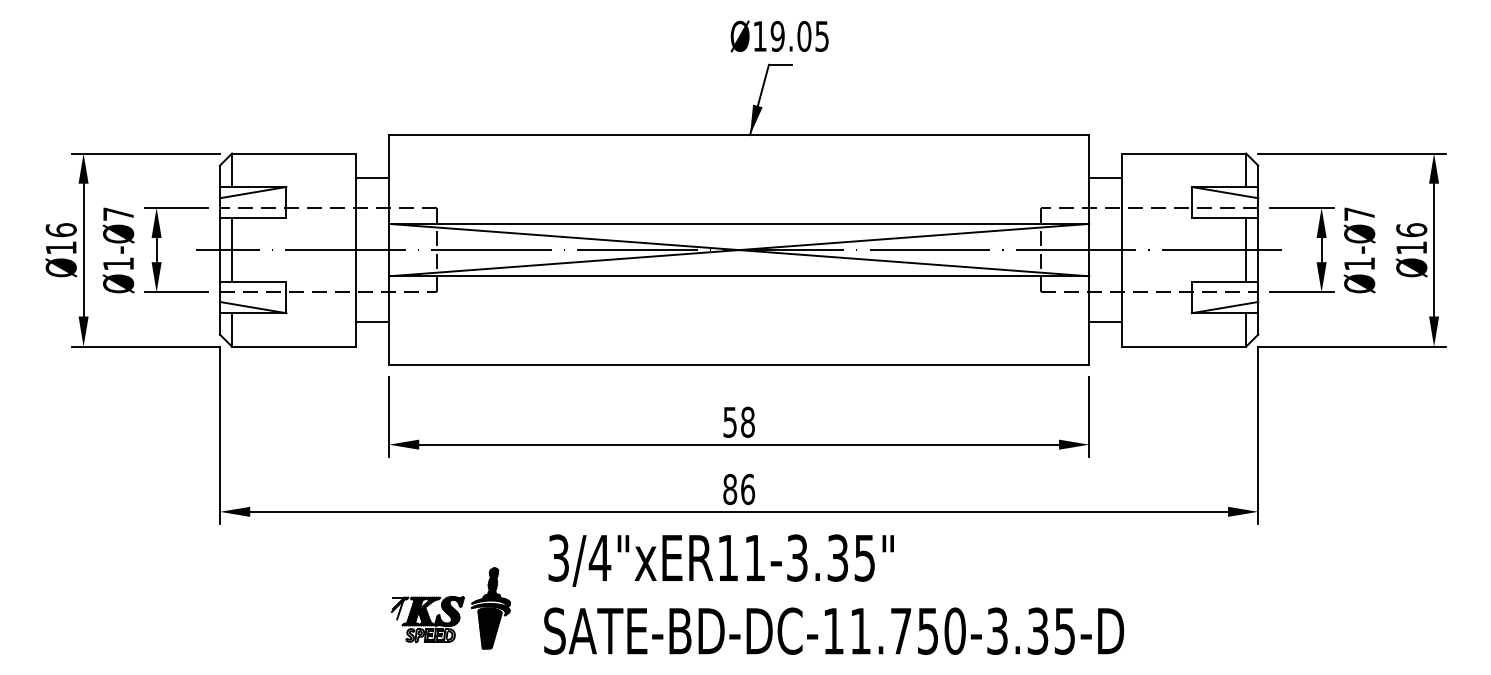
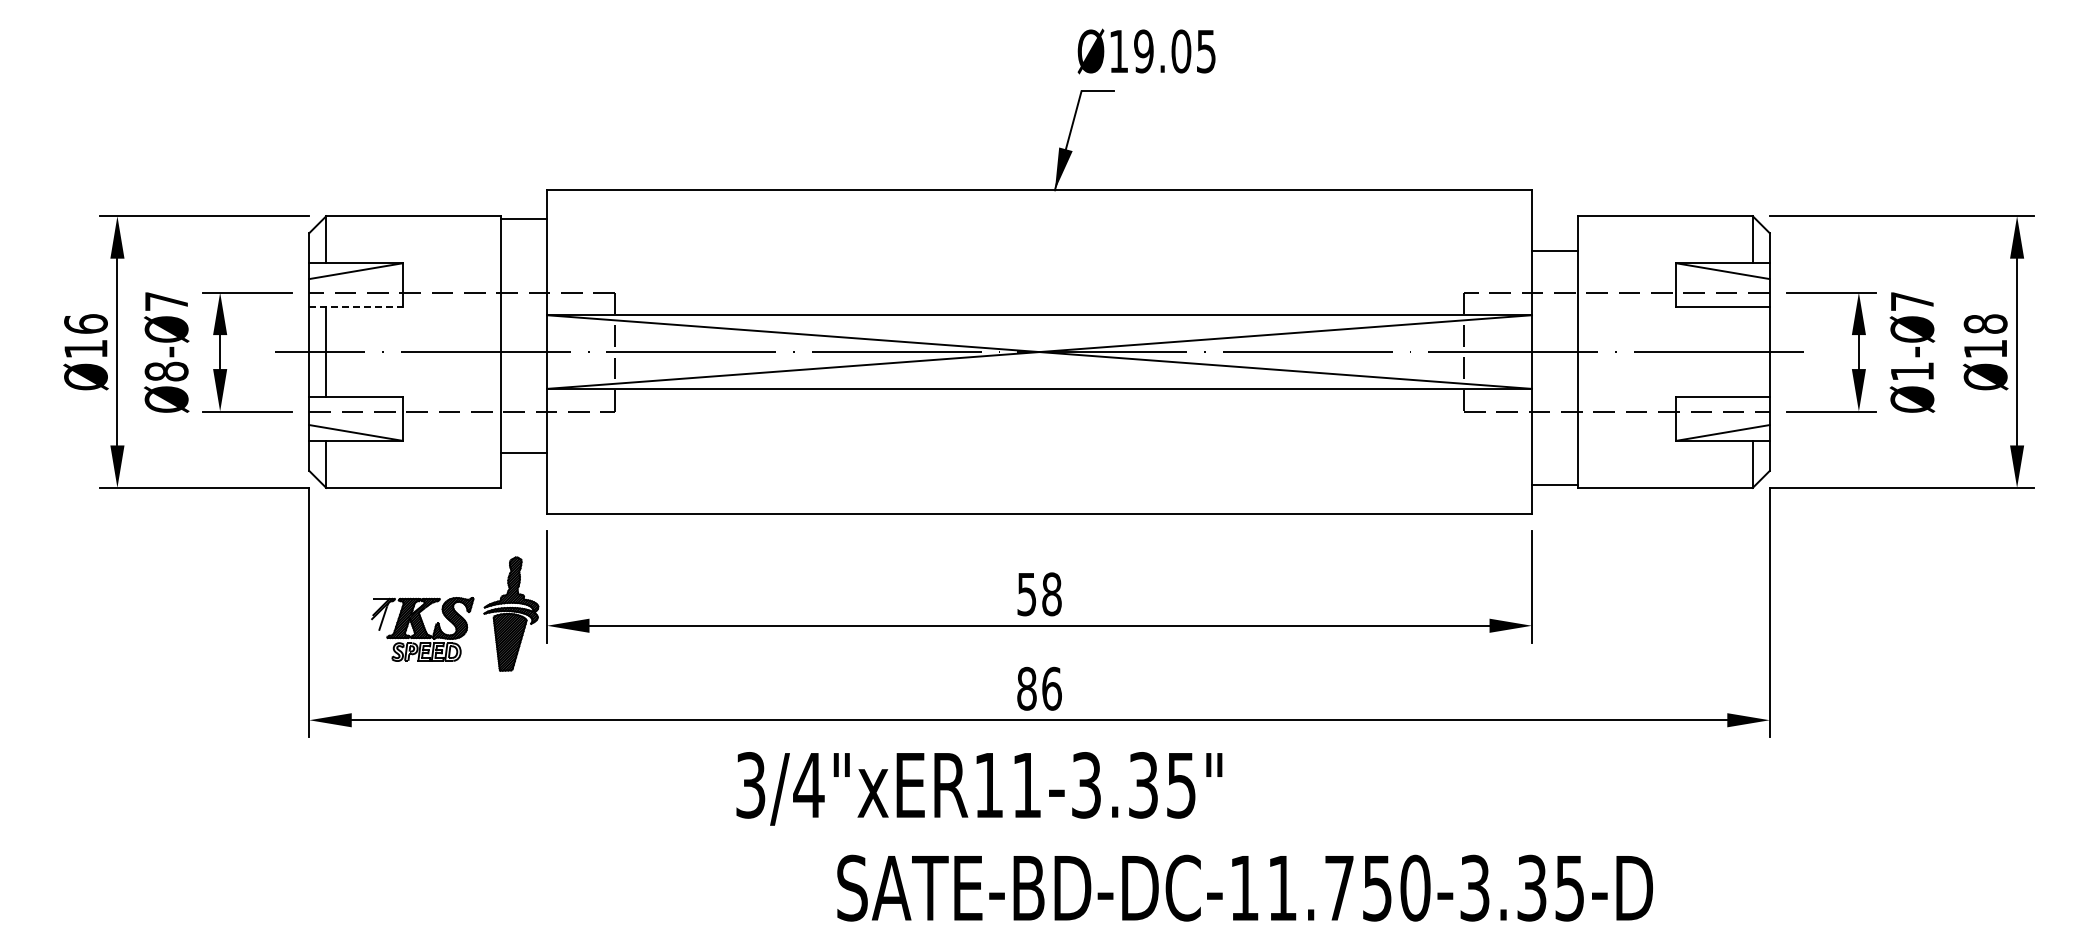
text: (779, 36) -> (1146, 51), moved
line: (372, 178) -> (524, 219), moved
line: (253, 218) -> (356, 307), solid -> dashed
text: (1411, 229) -> (1985, 323), Ø16 -> Ø18
line: (1245, 249) -> (1752, 351), removed
text: (118, 263) -> (166, 371), Ø1-Ø7 -> Ø8-Ø7
line: (1105, 322) -> (1554, 485), moved
text: (721, 560) -> (979, 788), moved
part: (451, 607) -> (455, 613), moved
text: (833, 630) -> (1244, 887), moved

